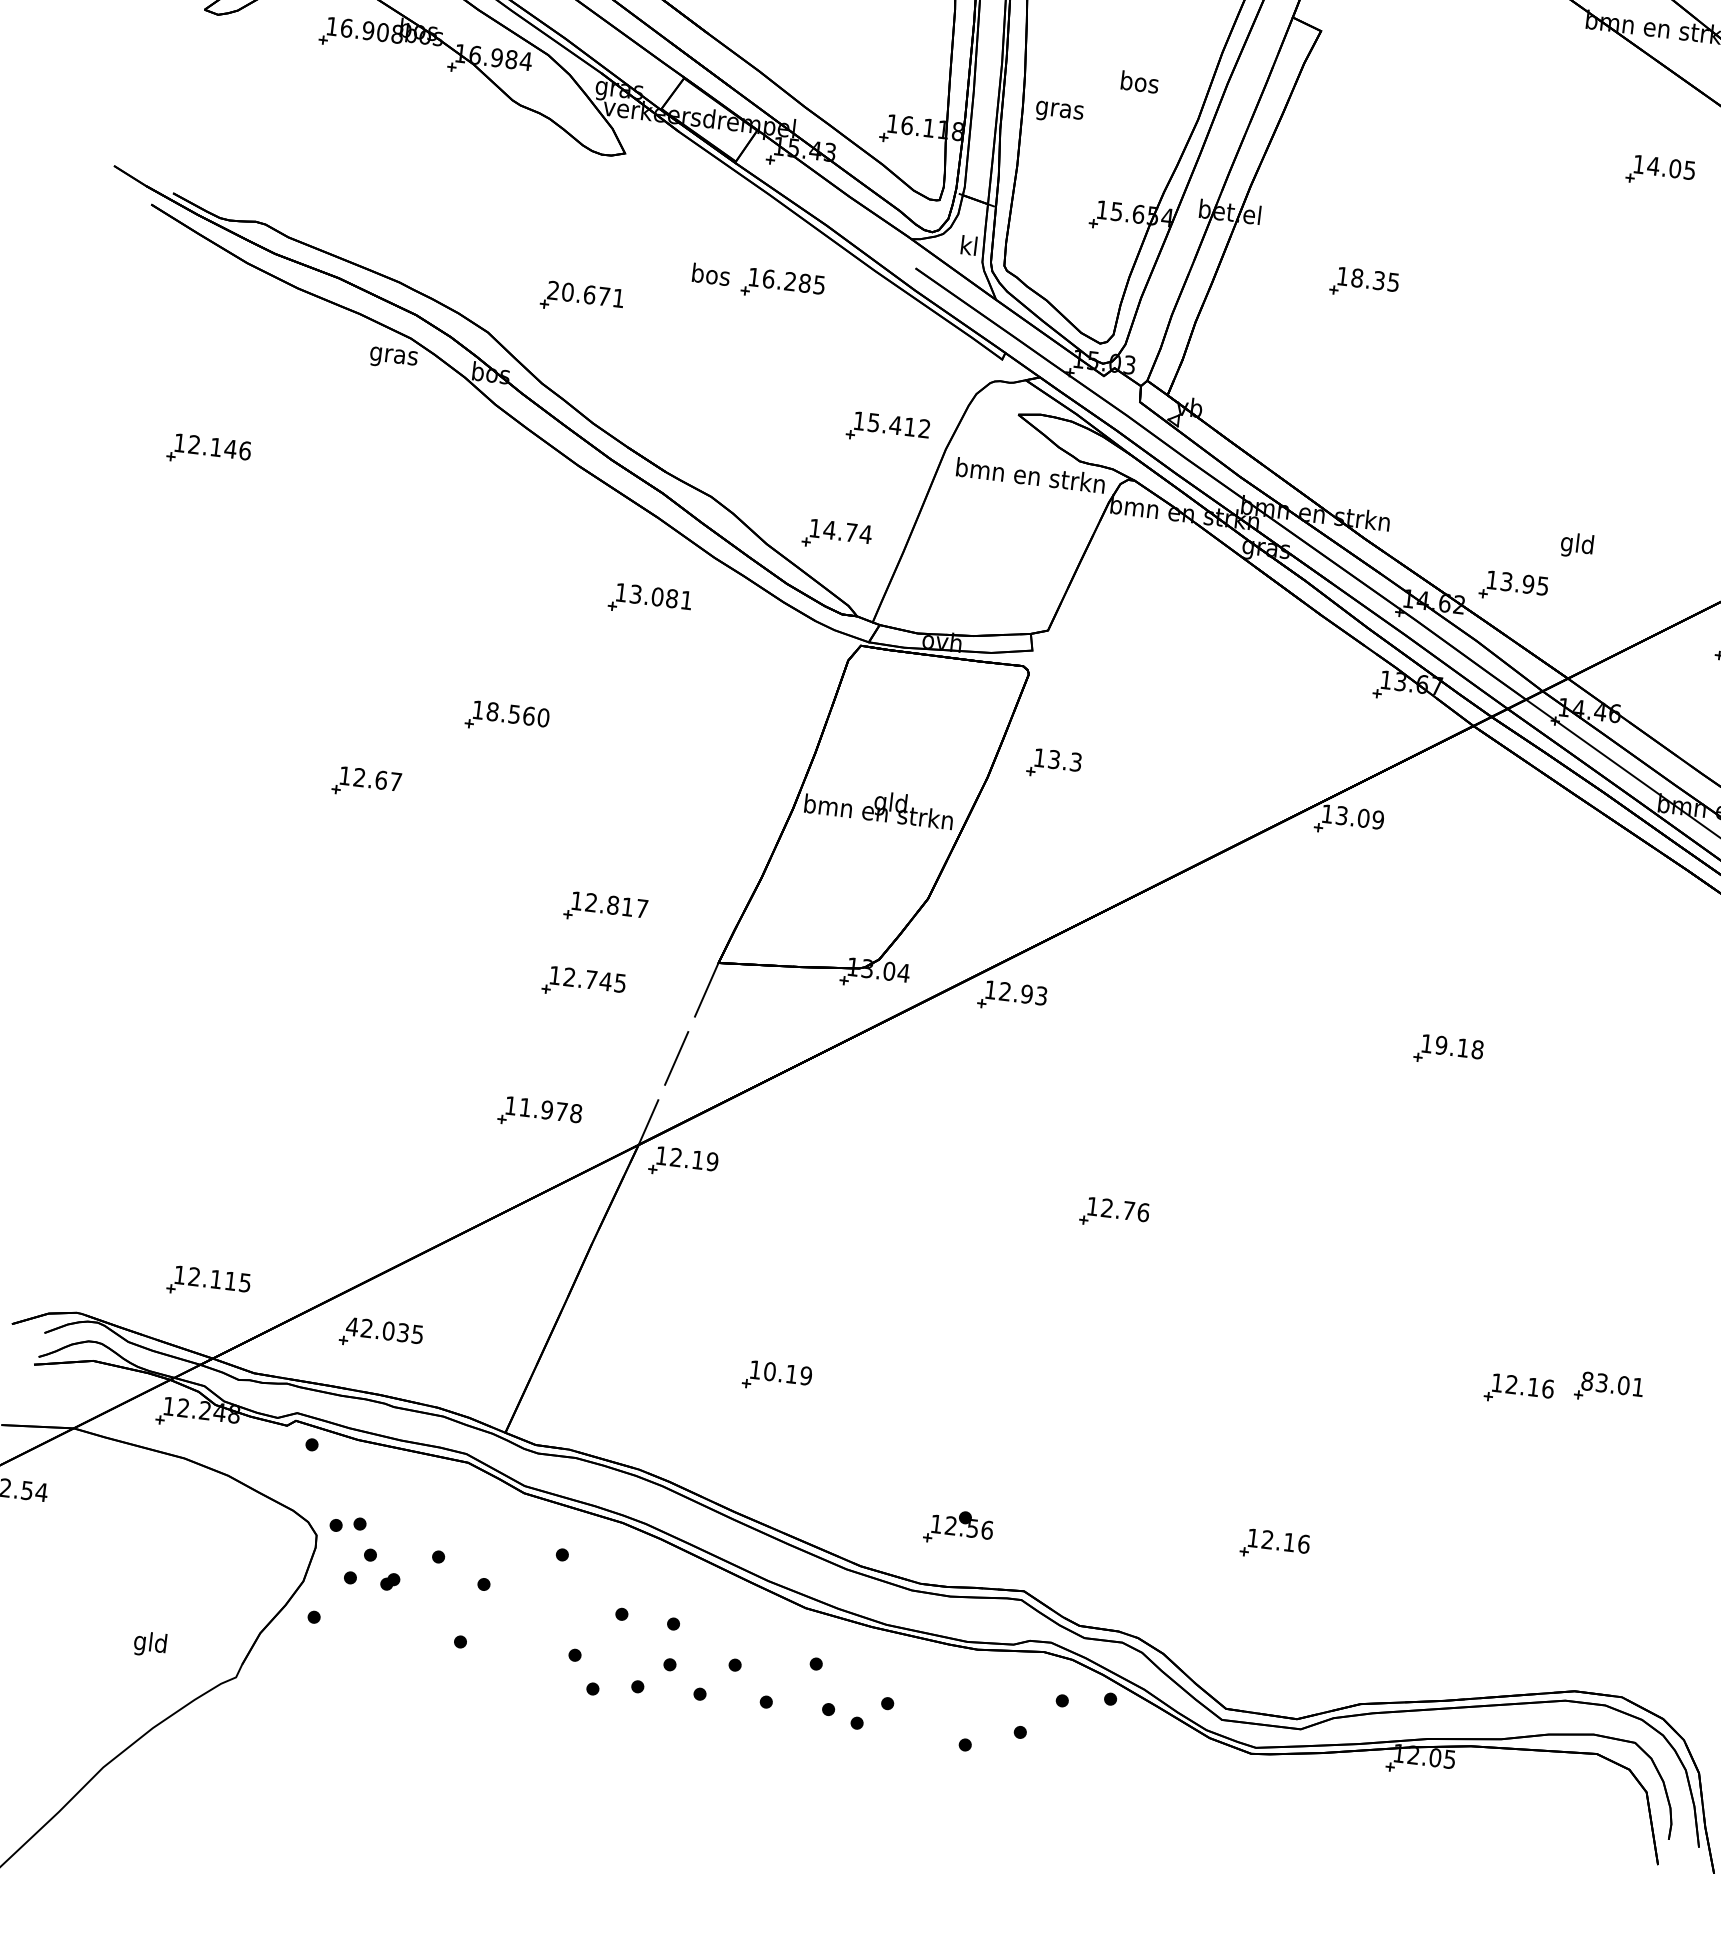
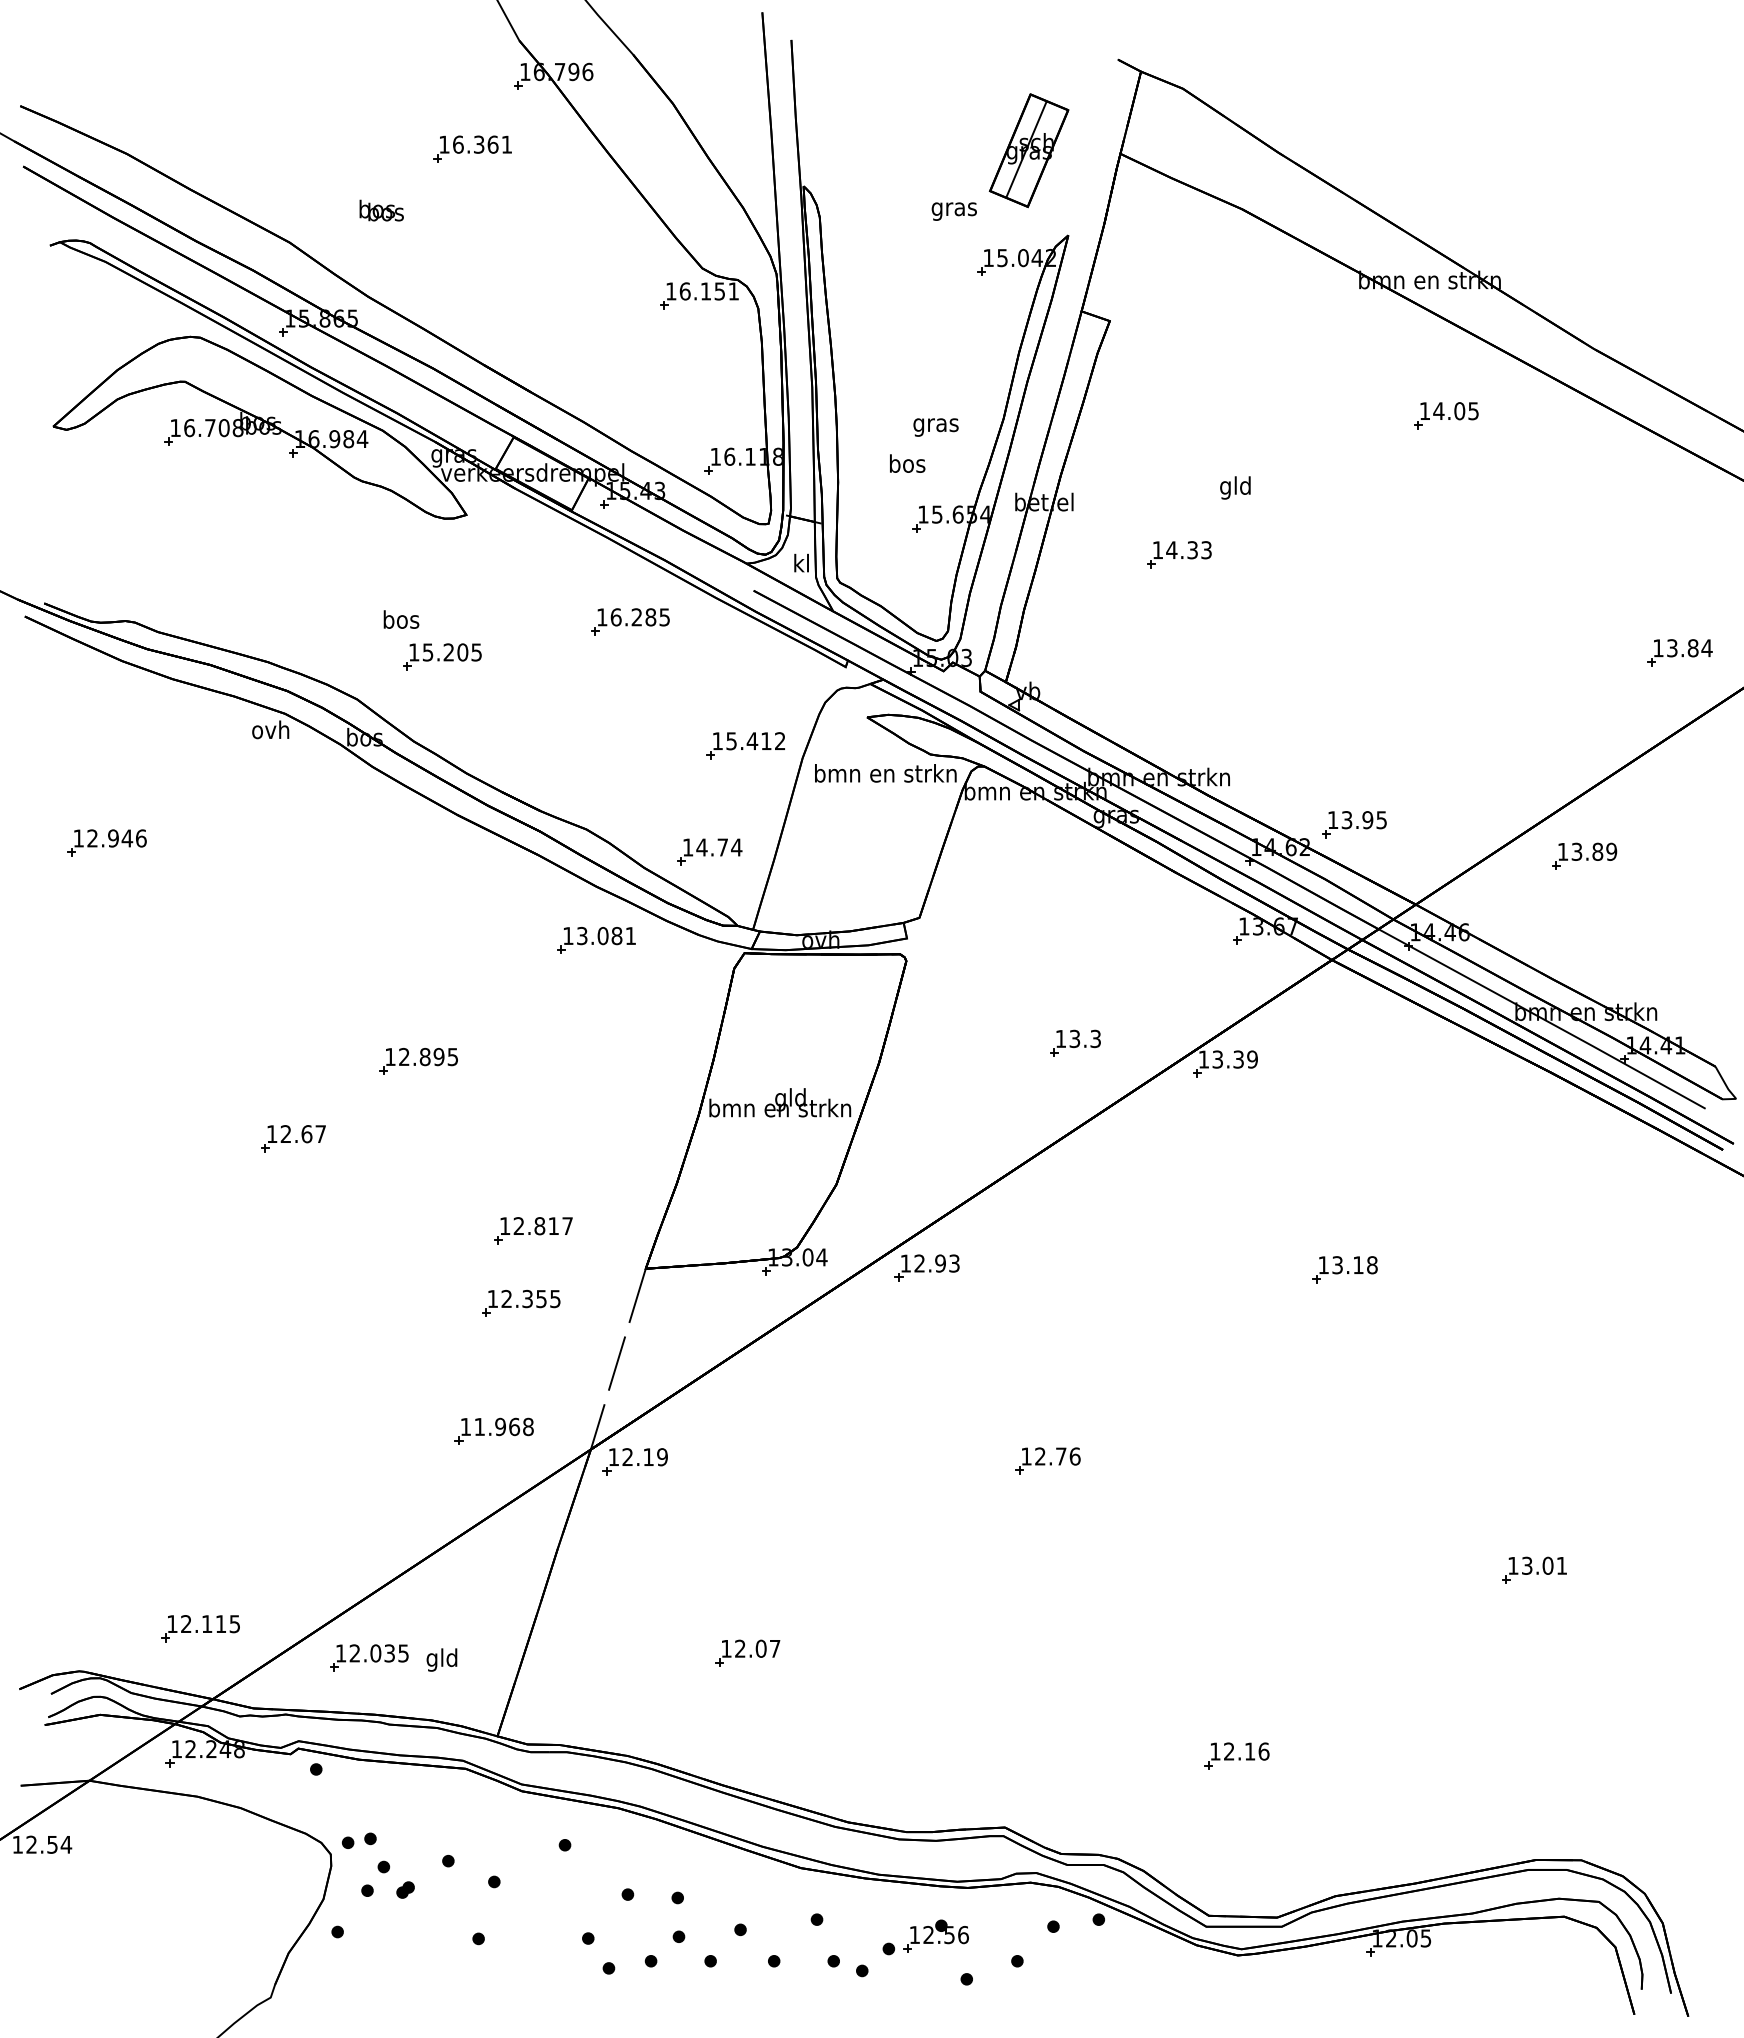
text: (367, 31) -> (209, 428), 16.908 -> 16.708
text: (1139, 81) -> (907, 463), moved
text: (1058, 112) -> (935, 427), moved
text: (711, 274) -> (401, 619), moved
text: (1374, 280) -> (1188, 550), 18.35 -> 14.33
text: (586, 294) -> (445, 652), 20.671 -> 15.205
text: (393, 355) -> (270, 731), gras -> ovh
text: (216, 447) -> (113, 838), 12.146 -> 12.946
text: (1577, 545) -> (1235, 487), moved
part: (650, 600) -> (596, 940), moved
text: (518, 714) -> (428, 1056), 18.560 -> 12.895
part: (1054, 763) -> (1075, 1042), moved
text: (1363, 818) -> (1238, 1059), 13.09 -> 13.39
text: (598, 980) -> (534, 1298), 12.745 -> 12.355
text: (1441, 1045) -> (1337, 1265), 19.18 -> 13.18
text: (561, 1111) -> (514, 1426), 11.978 -> 11.968
text: (351, 1326) -> (340, 1653), 42.035 -> 12.035
text: (787, 1373) -> (757, 1648), 10.19 -> 12.07
text: (1587, 1380) -> (1513, 1565), 83.01 -> 13.01
part: (1518, 1389) -> (1449, 1581), removed
part: (958, 1527) -> (935, 1935), moved
text: (149, 1643) -> (441, 1659), moved

